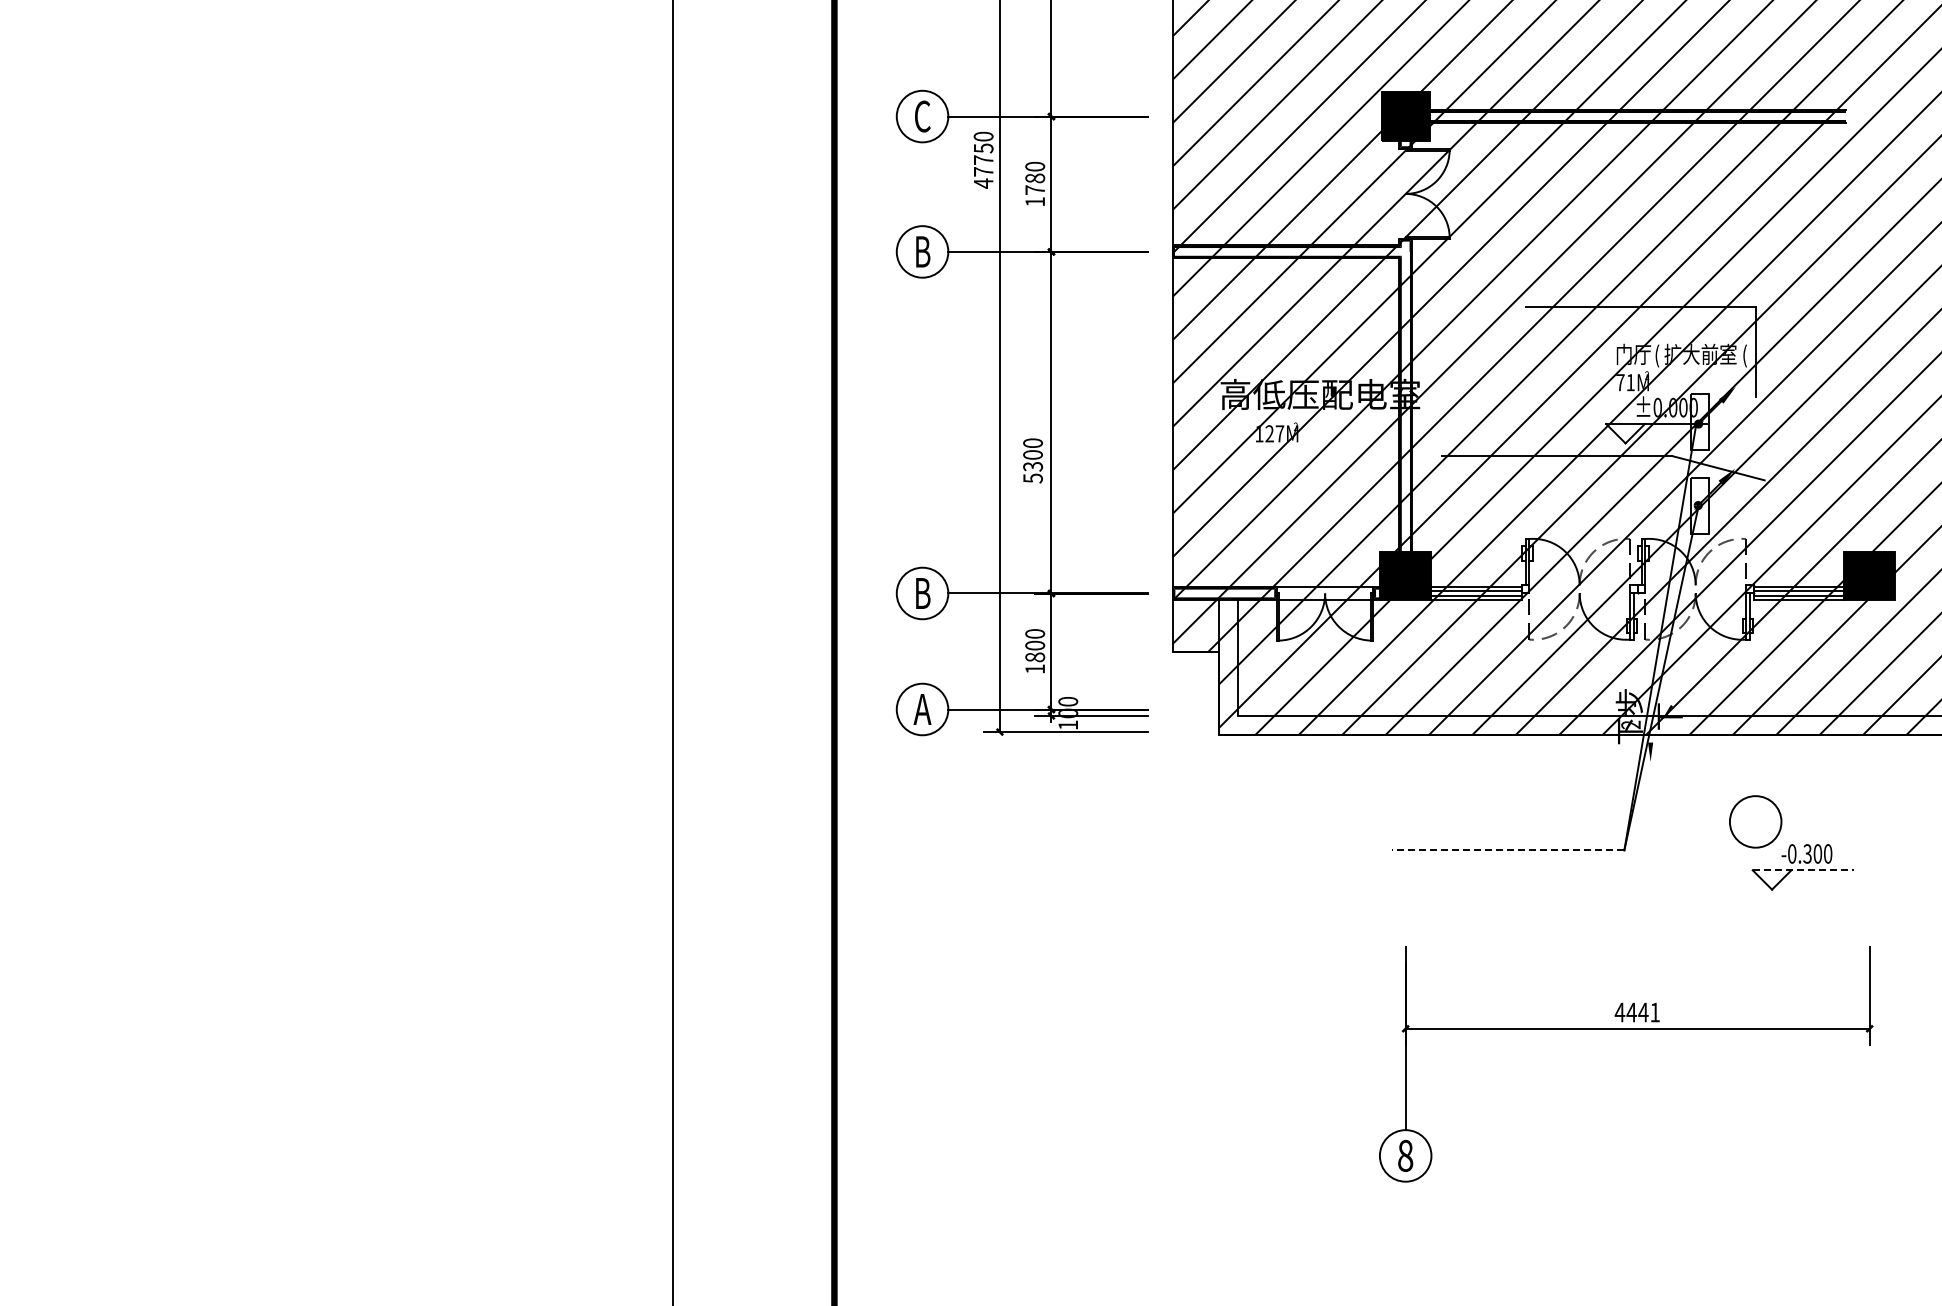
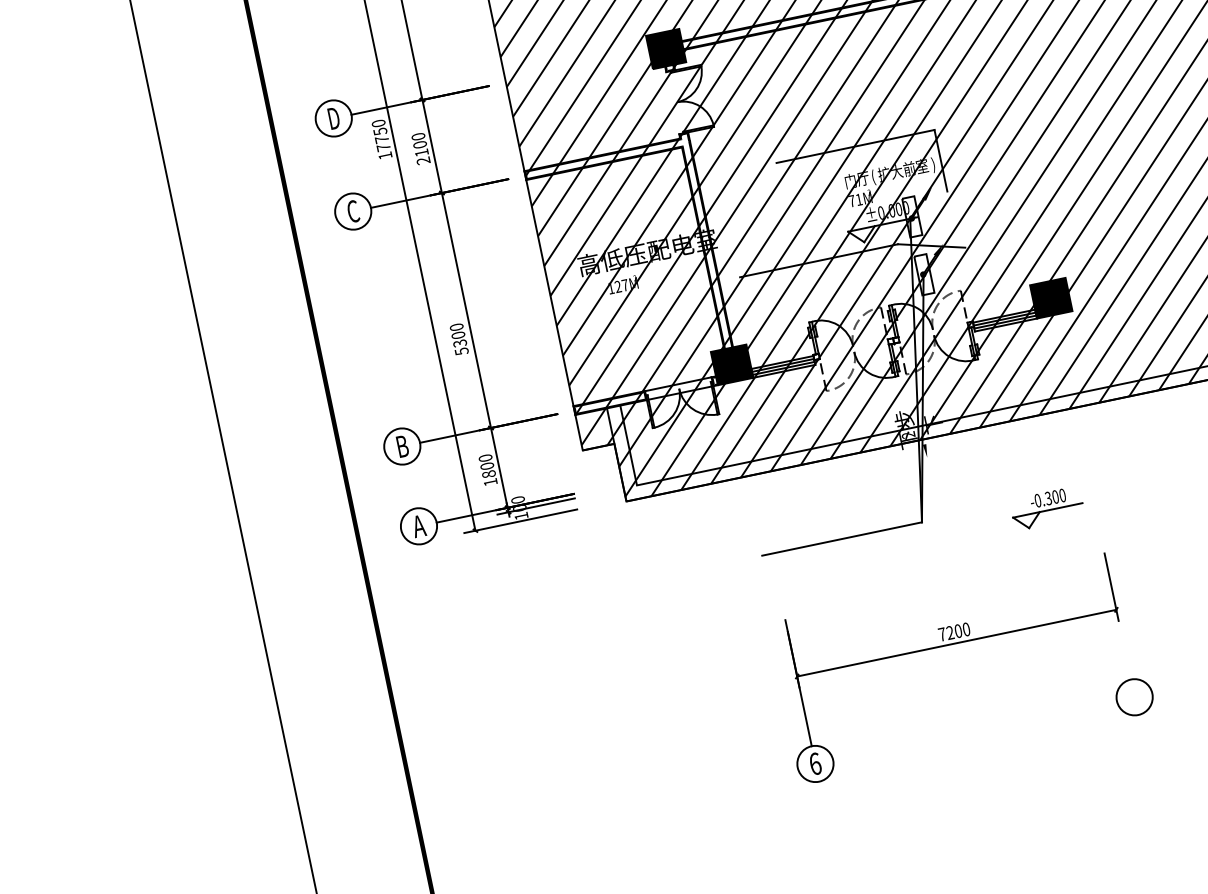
text: (922, 116) -> (333, 118), C -> D
text: (983, 183) -> (385, 155), 47750 -> 17750
text: (1034, 189) -> (421, 152), 1780 -> 2100
text: (922, 251) -> (353, 211), B -> C
text: (1744, 355) -> (933, 164), ( -> )
circle: (1755, 821) -> (1134, 697), moved
line: (1507, 850) -> (841, 539), dashed -> solid
line: (1803, 870) -> (1048, 510), dashed -> solid
text: (1637, 1012) -> (954, 632), 4441 -> 7200
text: (1405, 1155) -> (815, 763), 8 -> 6

